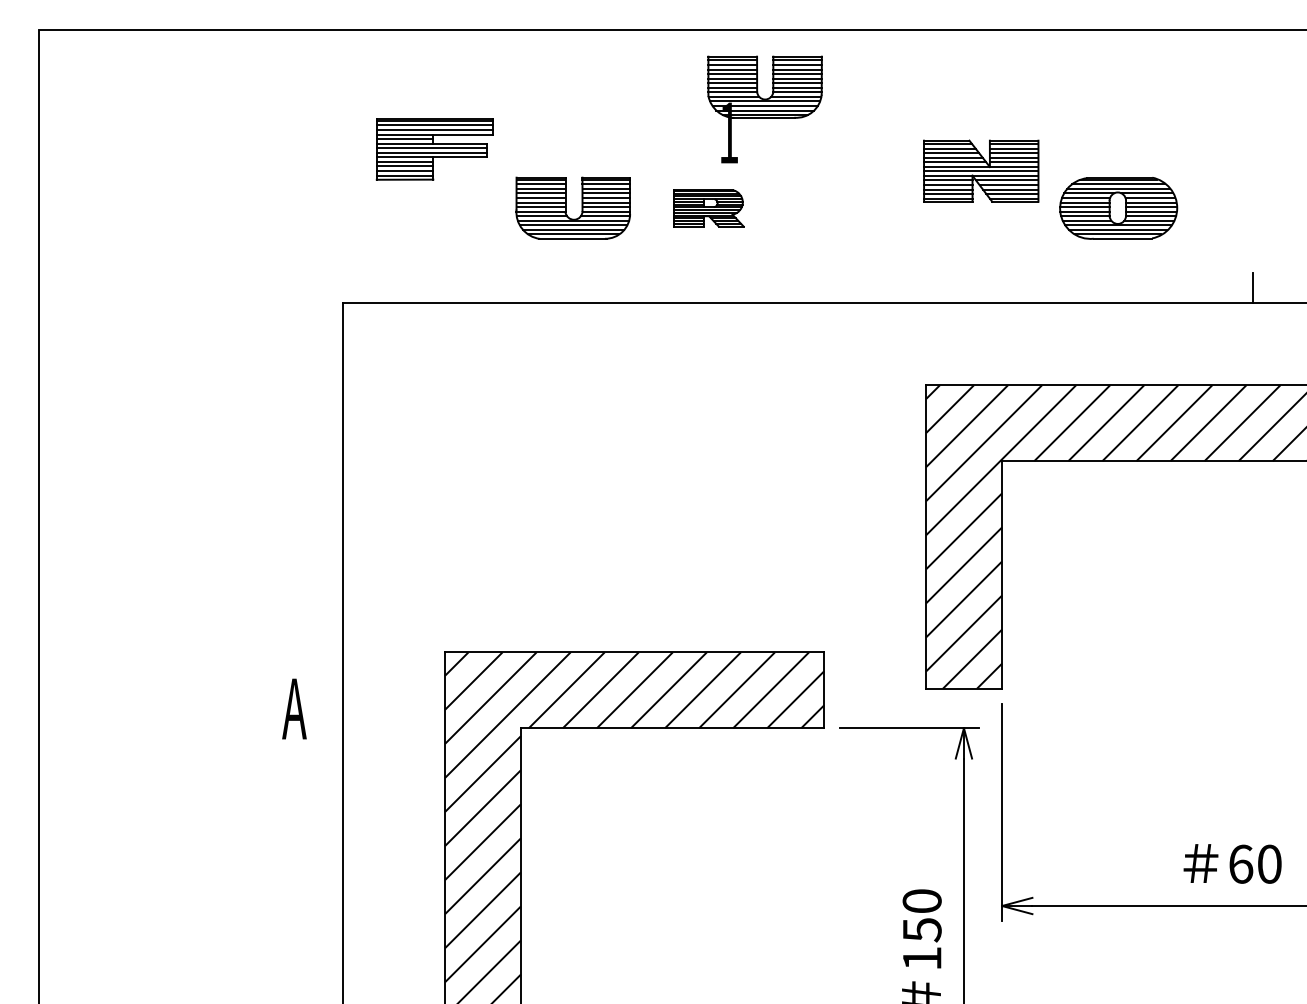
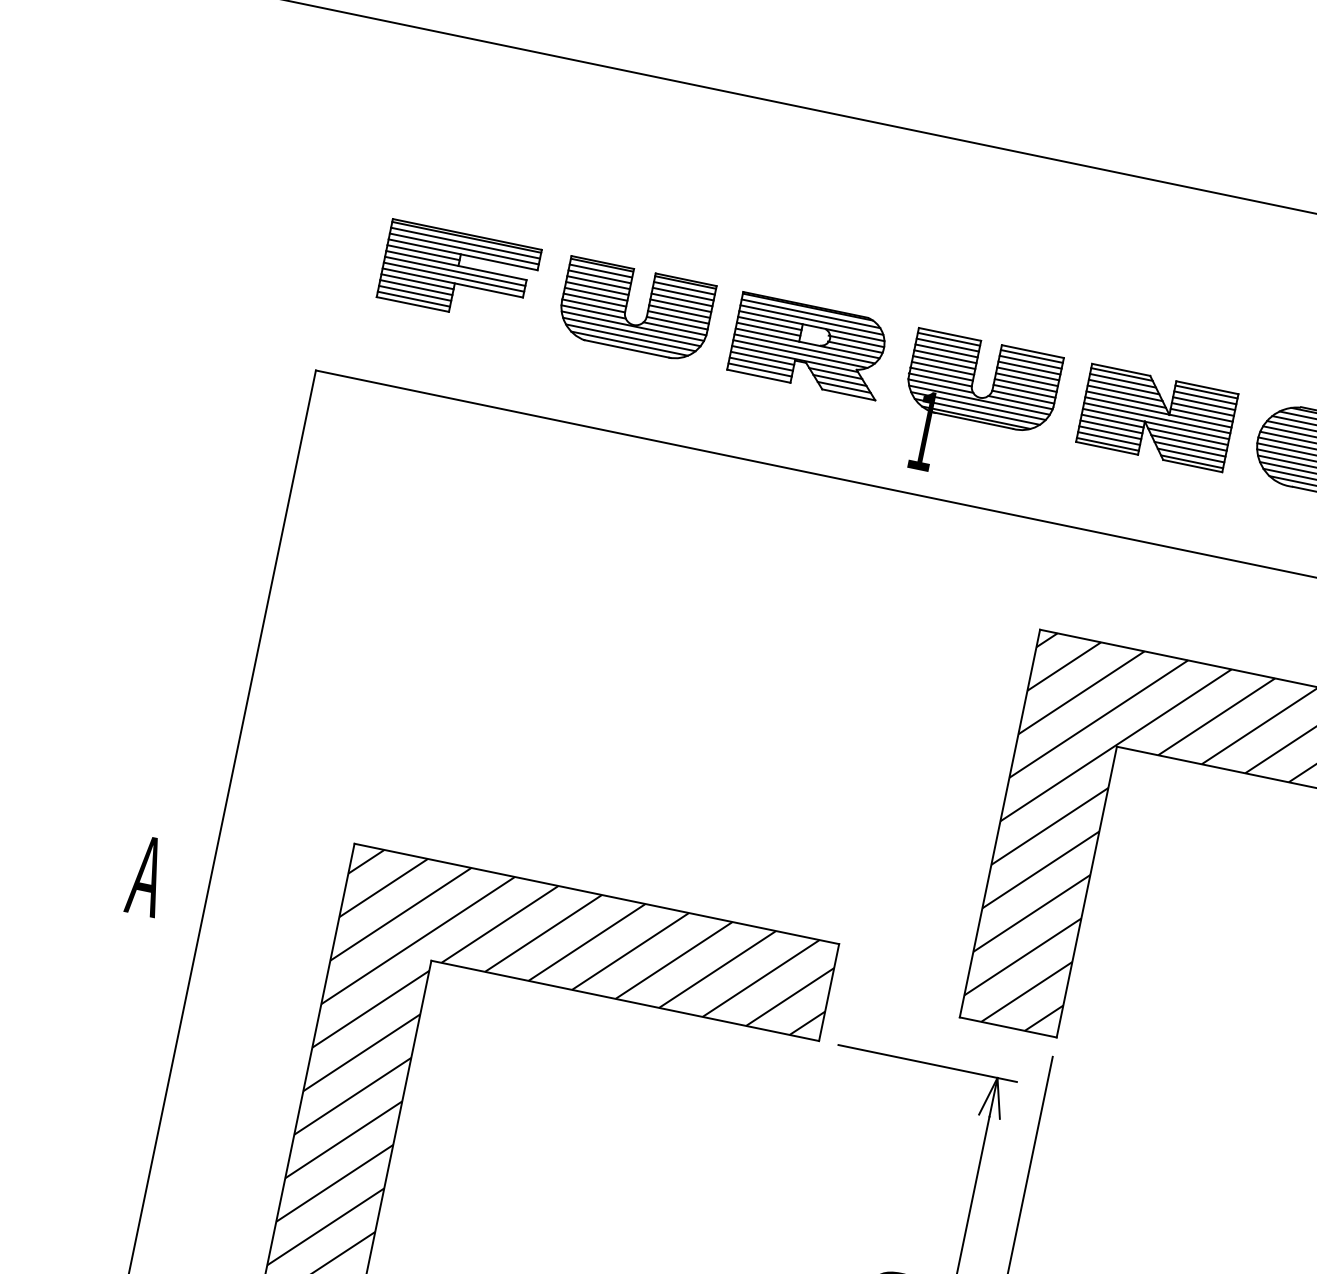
part: (764, 109) -> (976, 410), moved
part: (434, 149) -> (458, 273), moved
part: (981, 170) -> (1157, 417), moved
part: (708, 208) -> (808, 346), size x1.67

